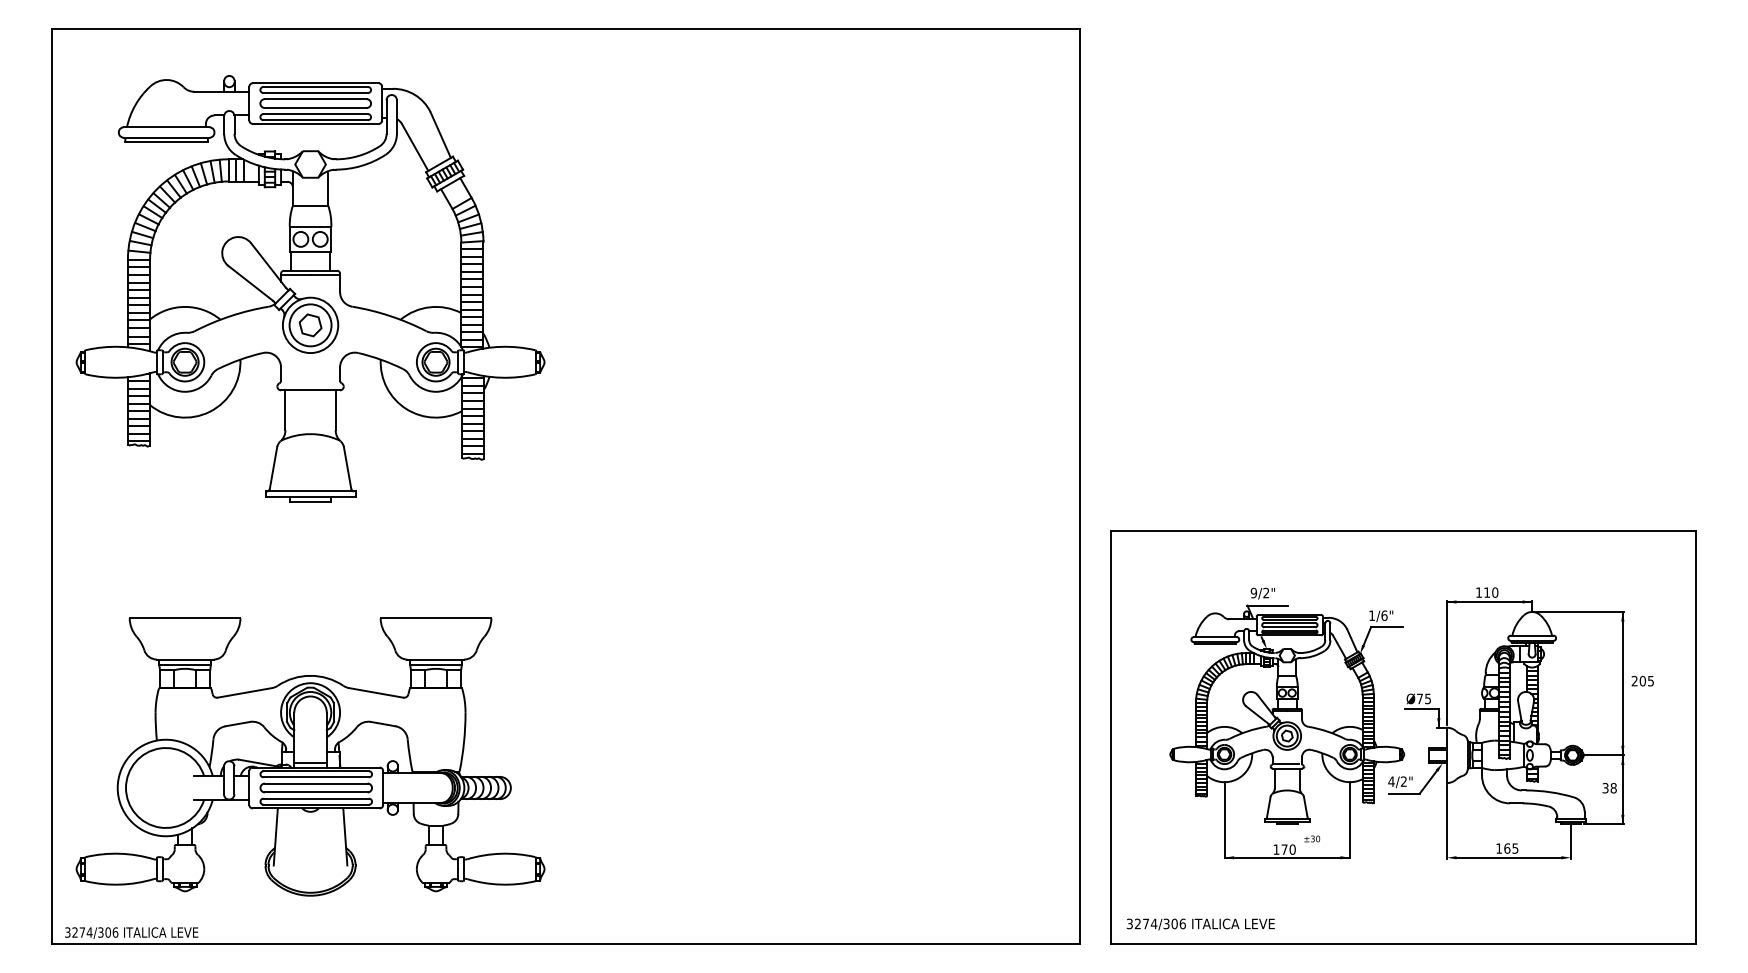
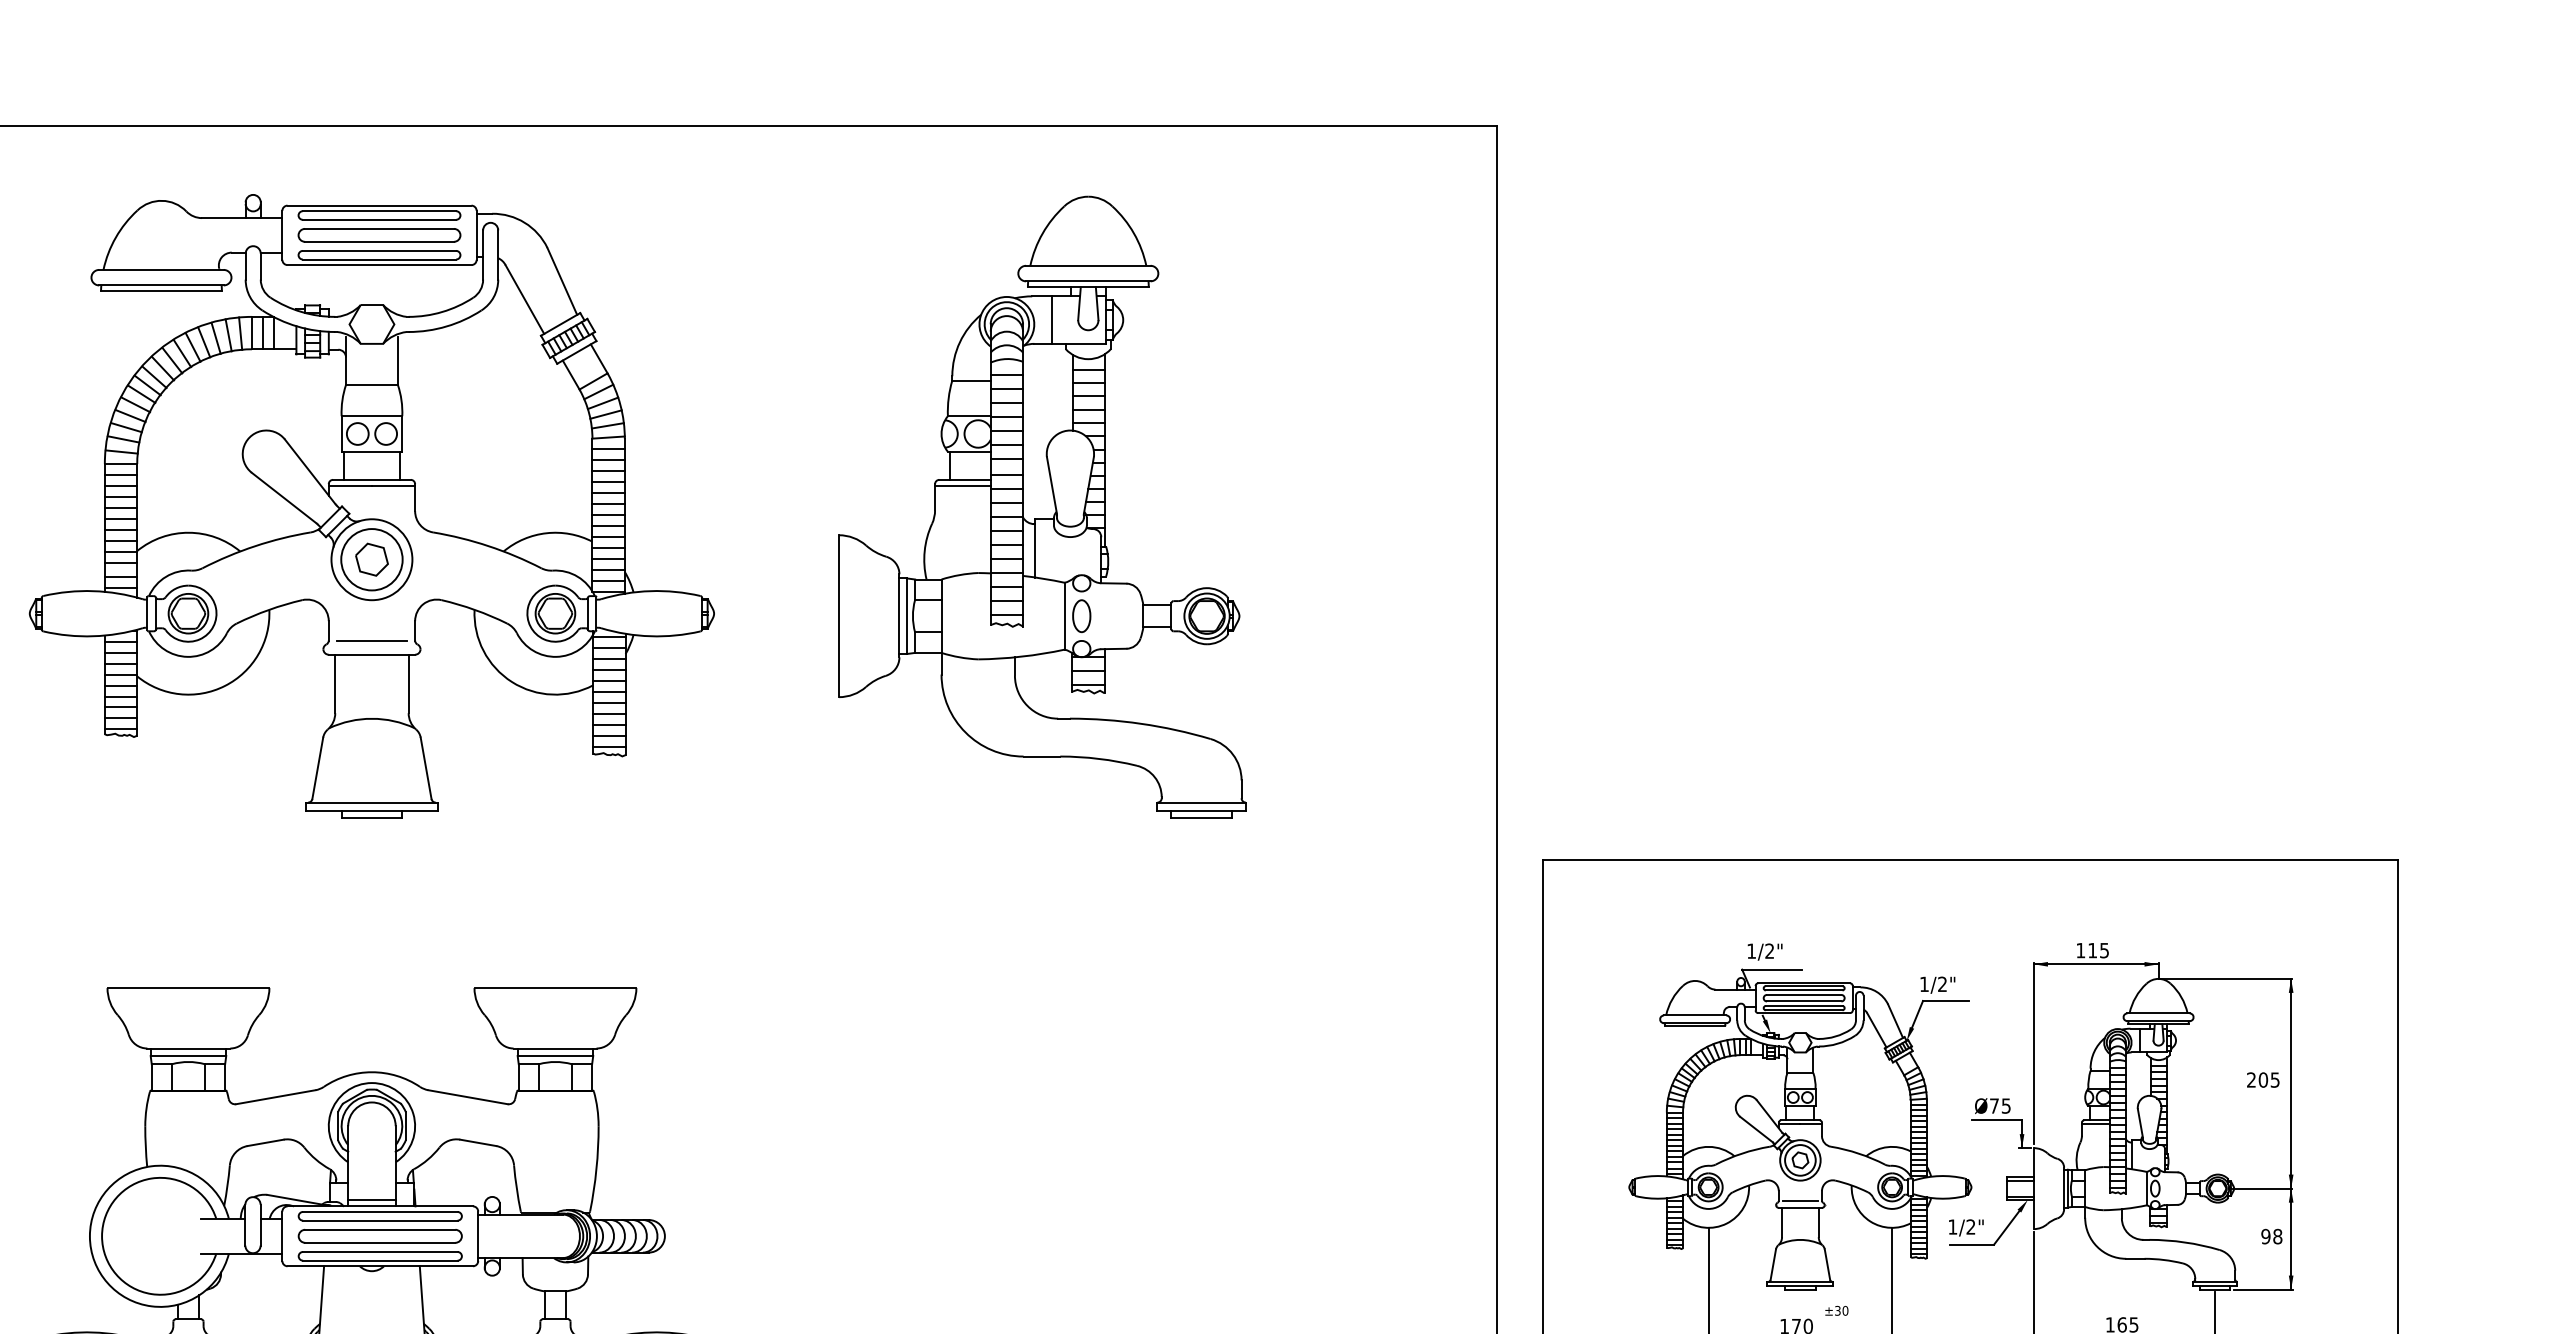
part: (768, 289) -> (1041, 507), added
line: (310, 380) -> (371, 640), added
text: (1253, 592) -> (1750, 950), 9/2" -> 1/2"
text: (1495, 592) -> (2104, 950), 110 -> 115
text: (1384, 615) -> (1942, 984), 1/6" -> 1/2"
text: (1642, 680) -> (2262, 1079), moved
text: (1391, 781) -> (1952, 1226), 4/2" -> 1/2"
text: (1605, 788) -> (2265, 1237), 38 -> 98

